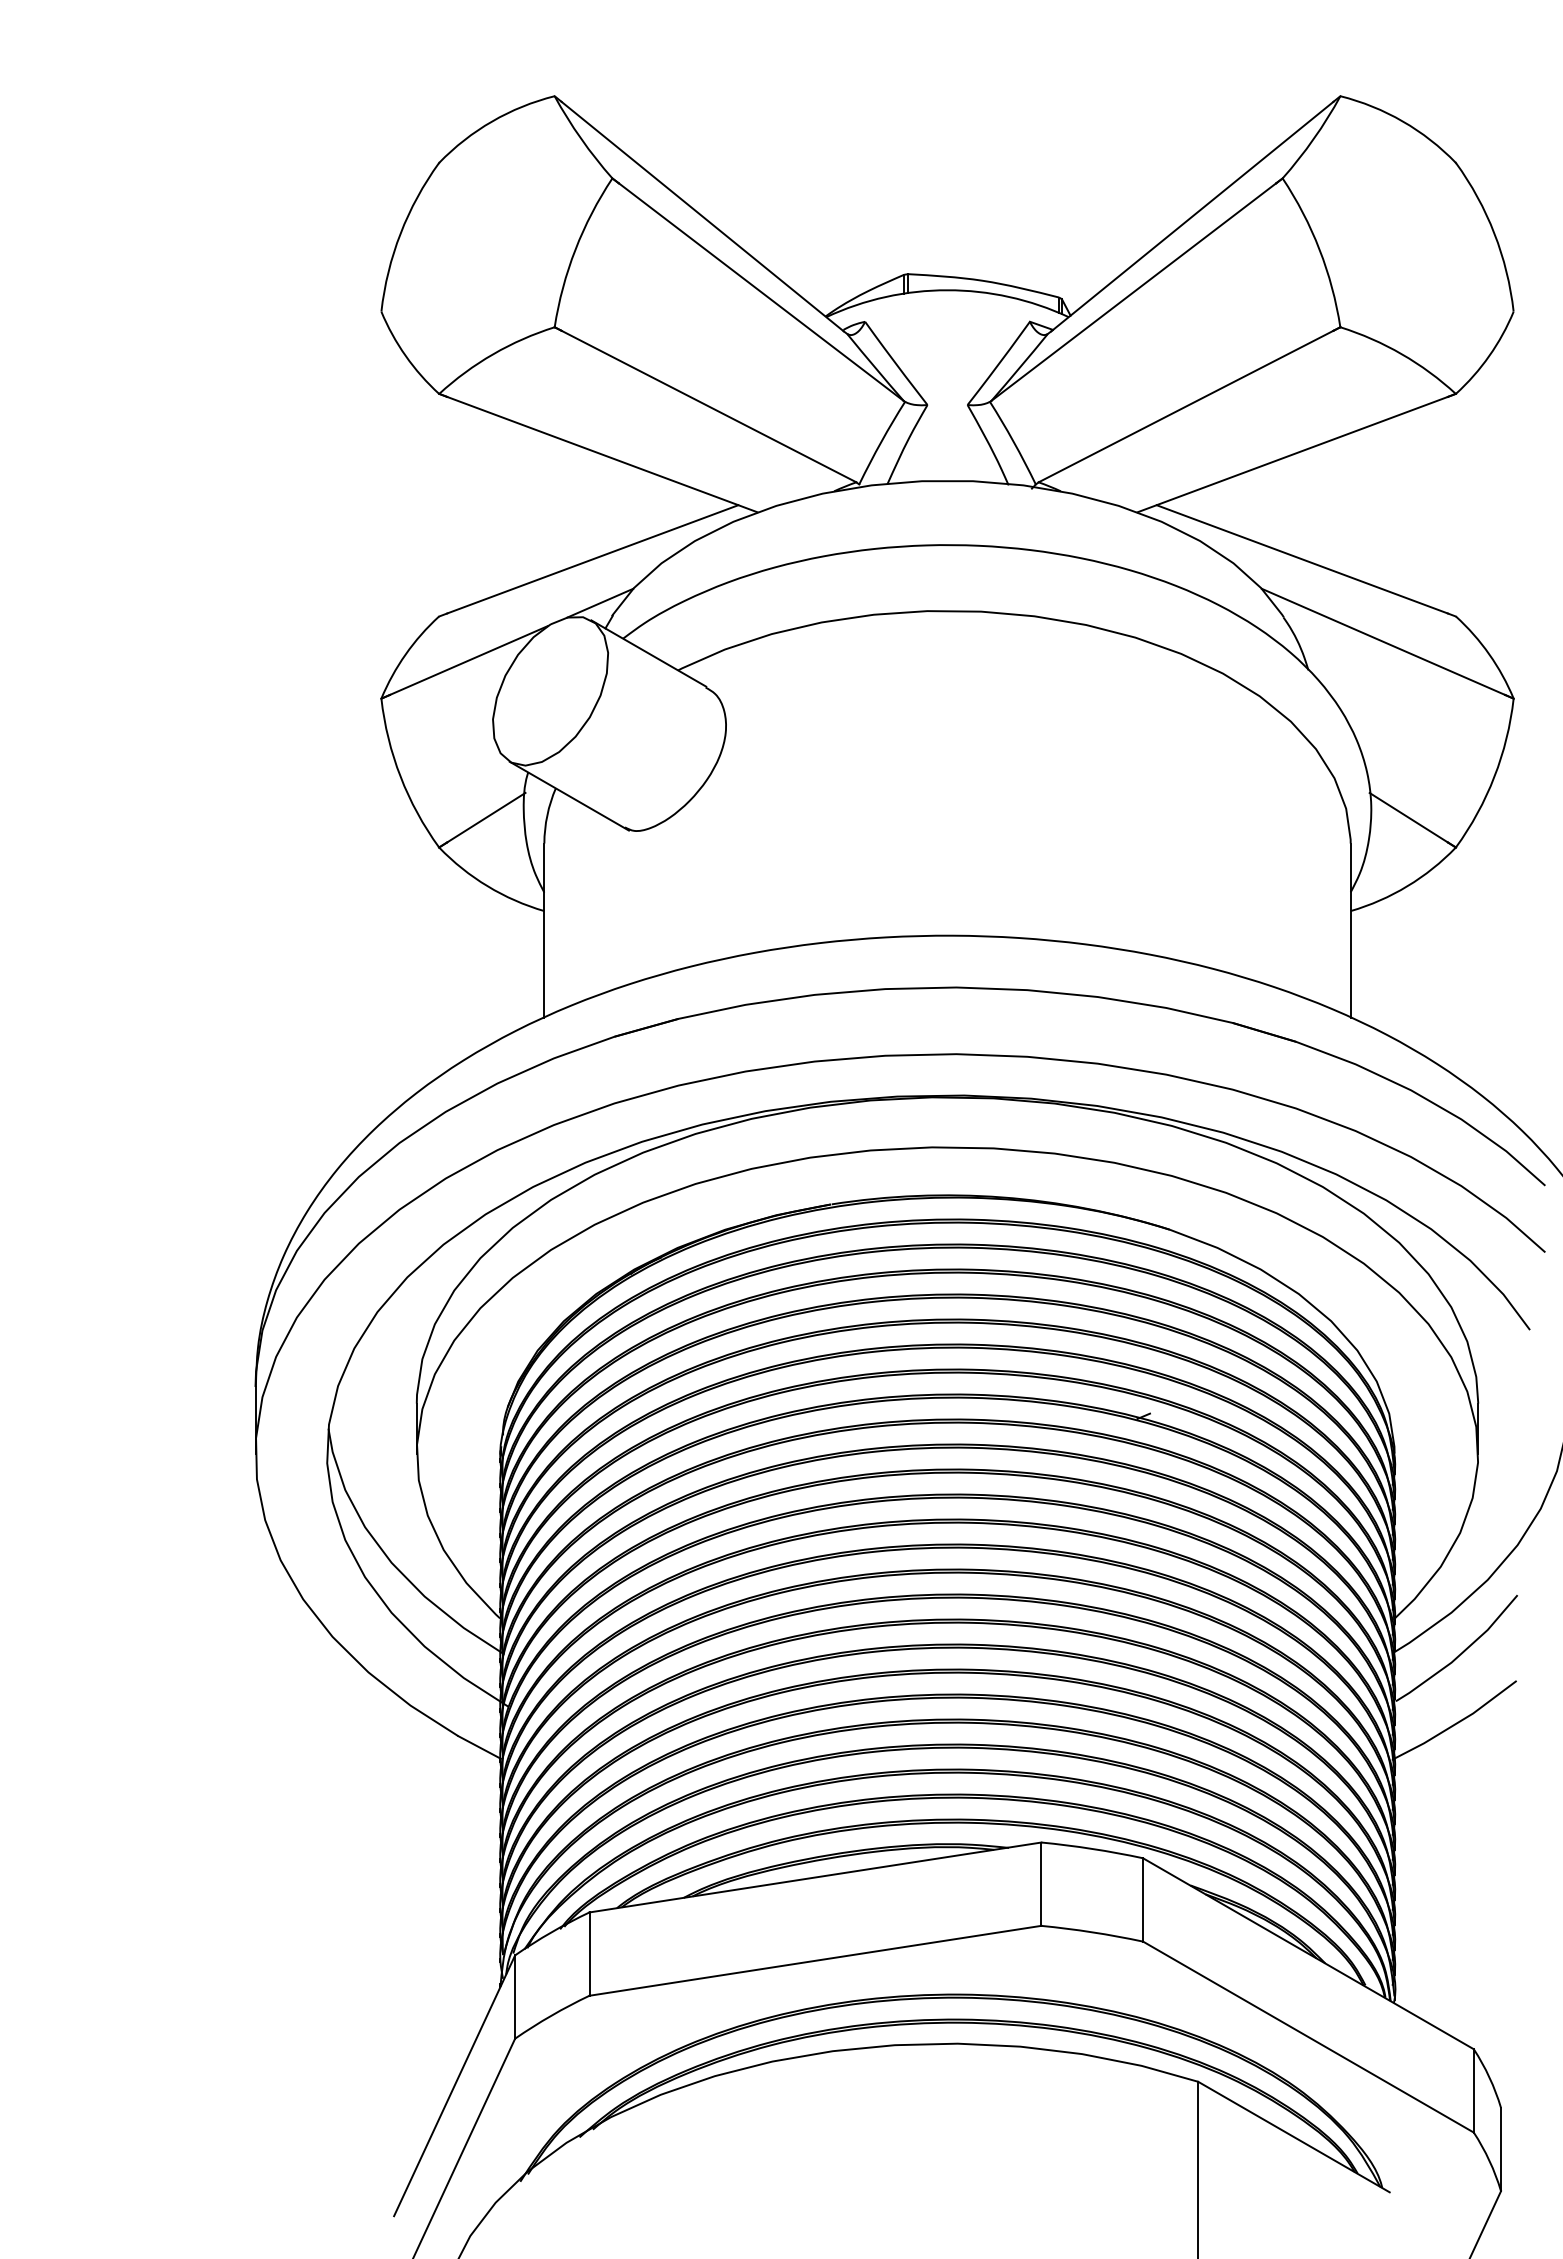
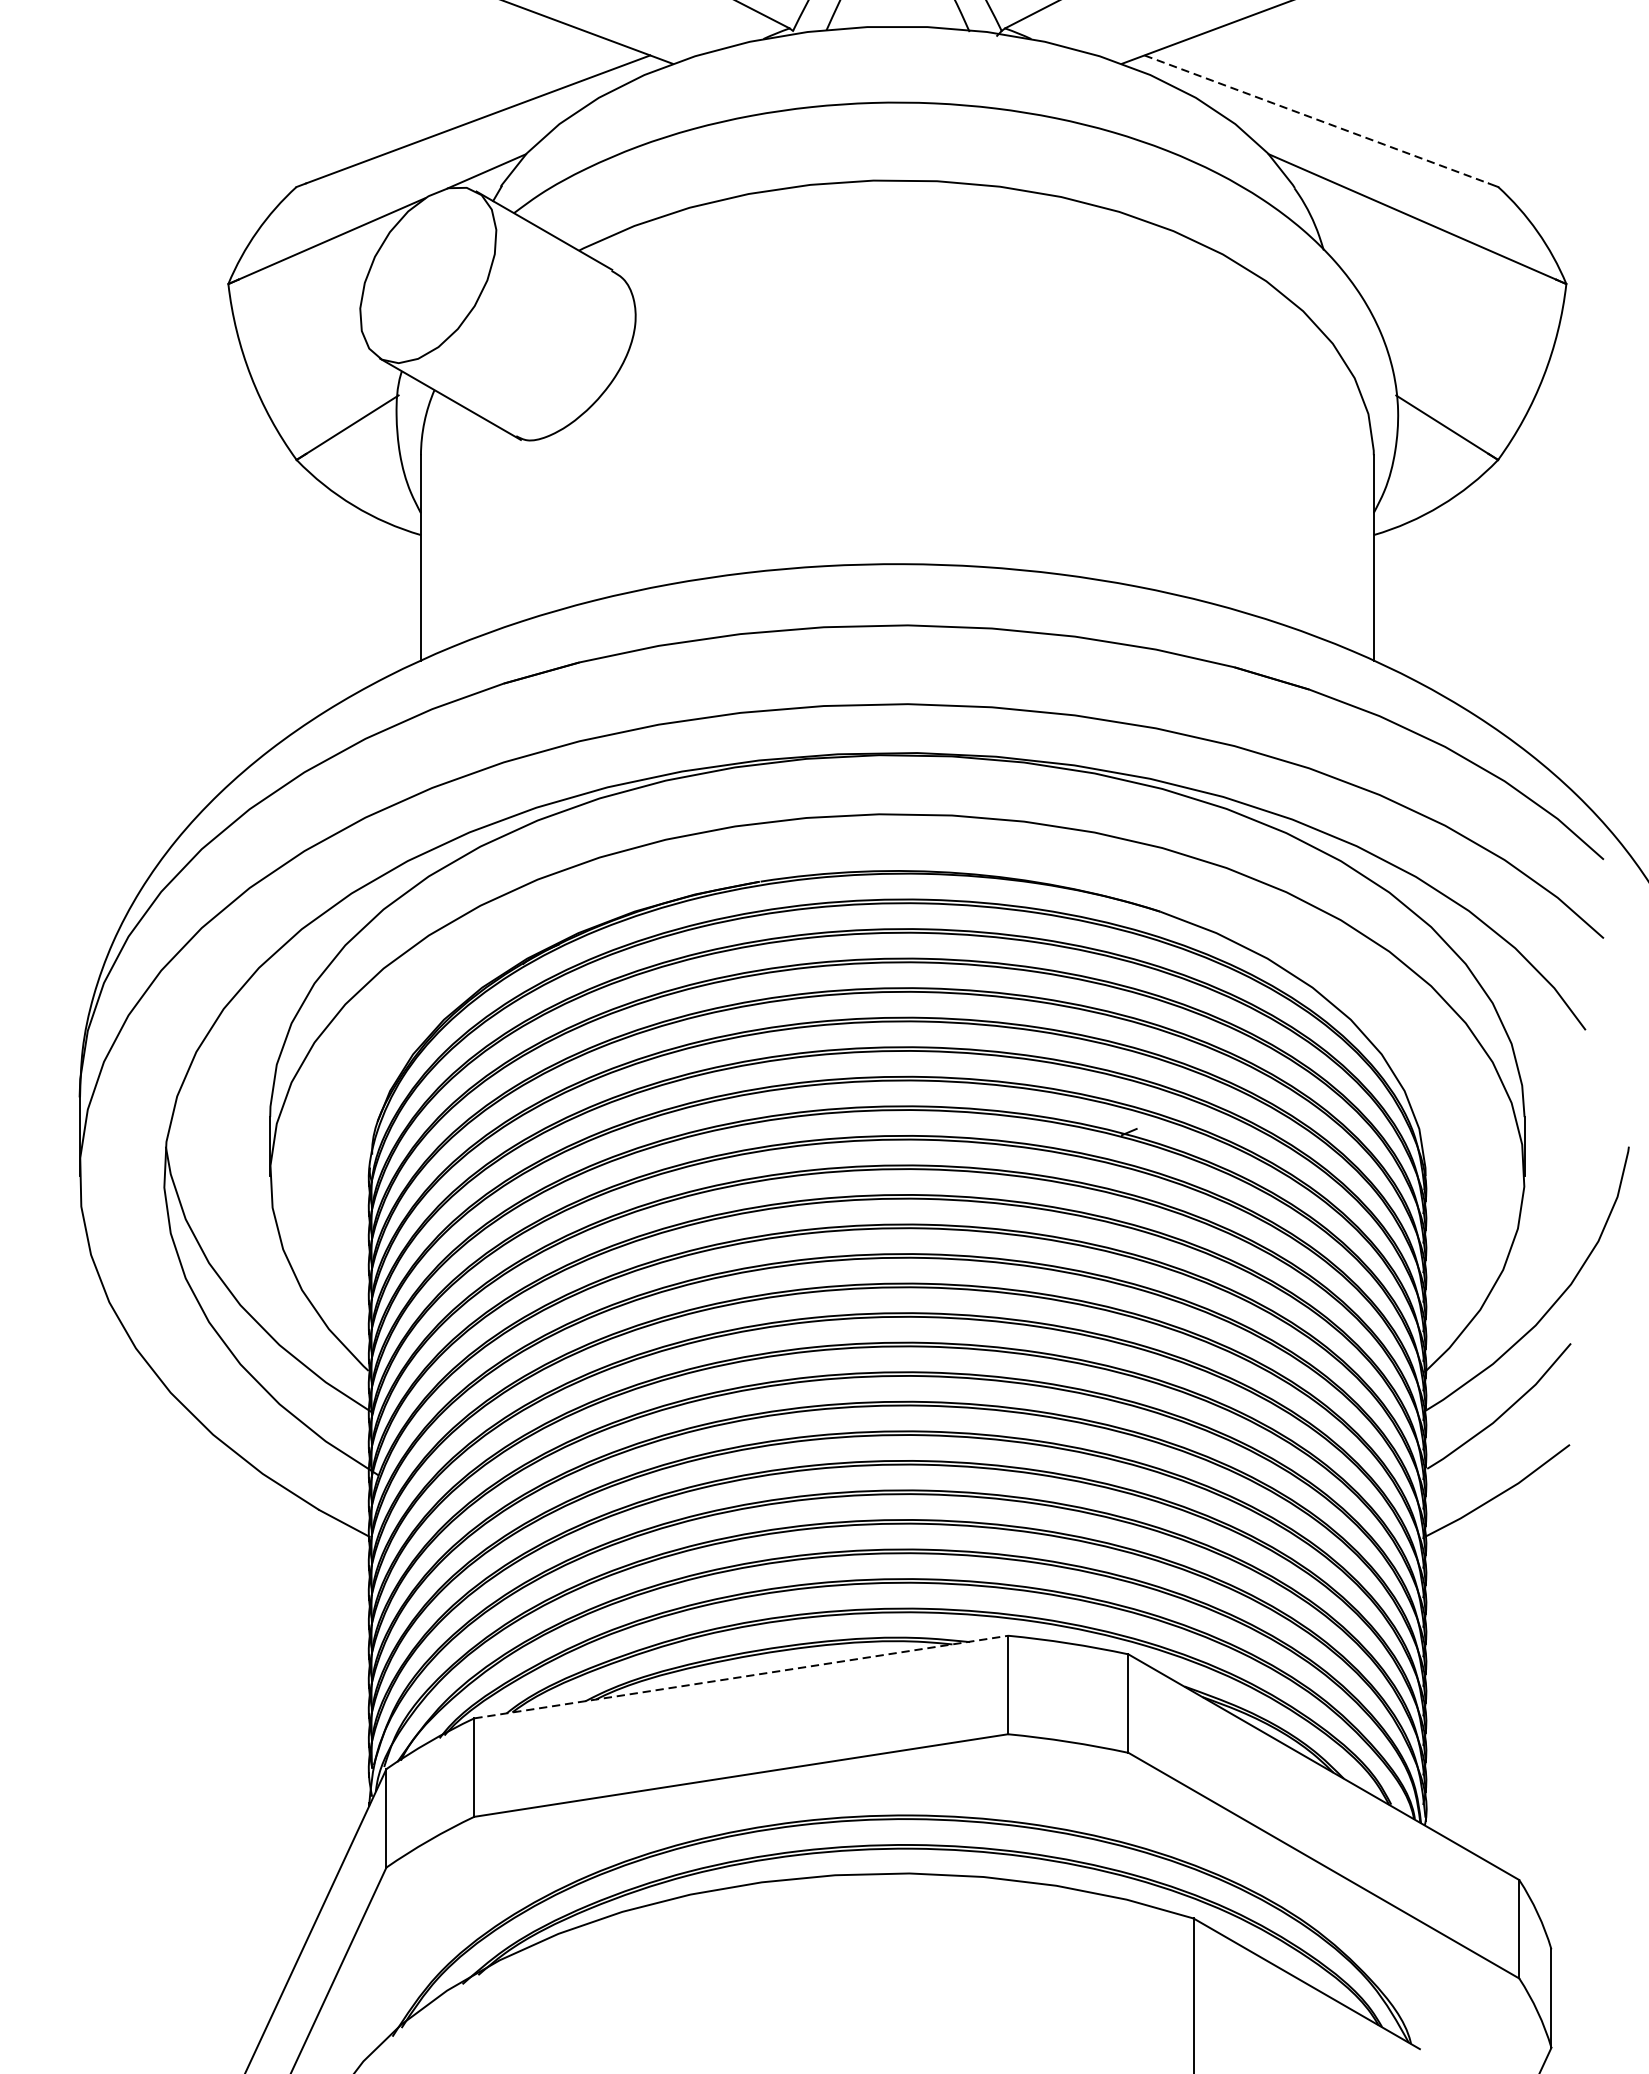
line: (1302, 559) -> (1316, 119), solid -> dashed
line: (815, 1877) -> (741, 1677), solid -> dashed

